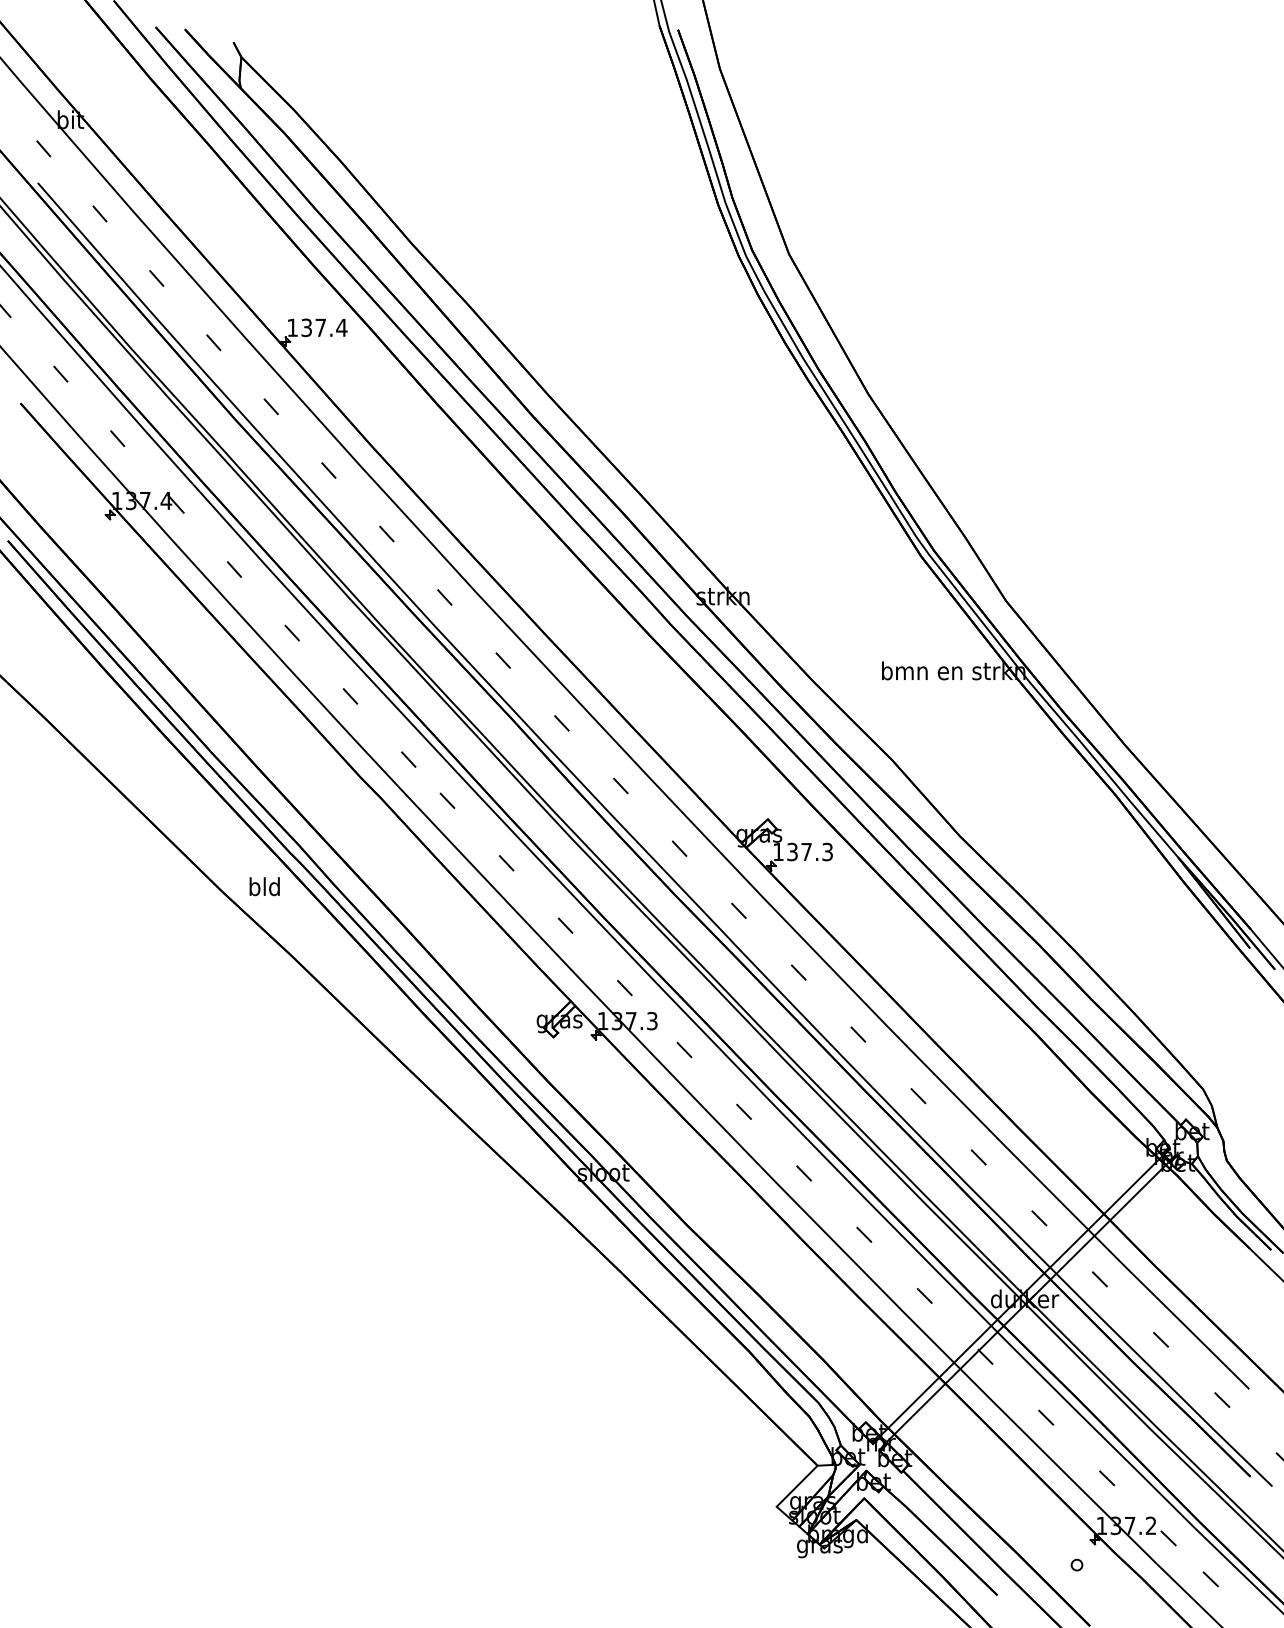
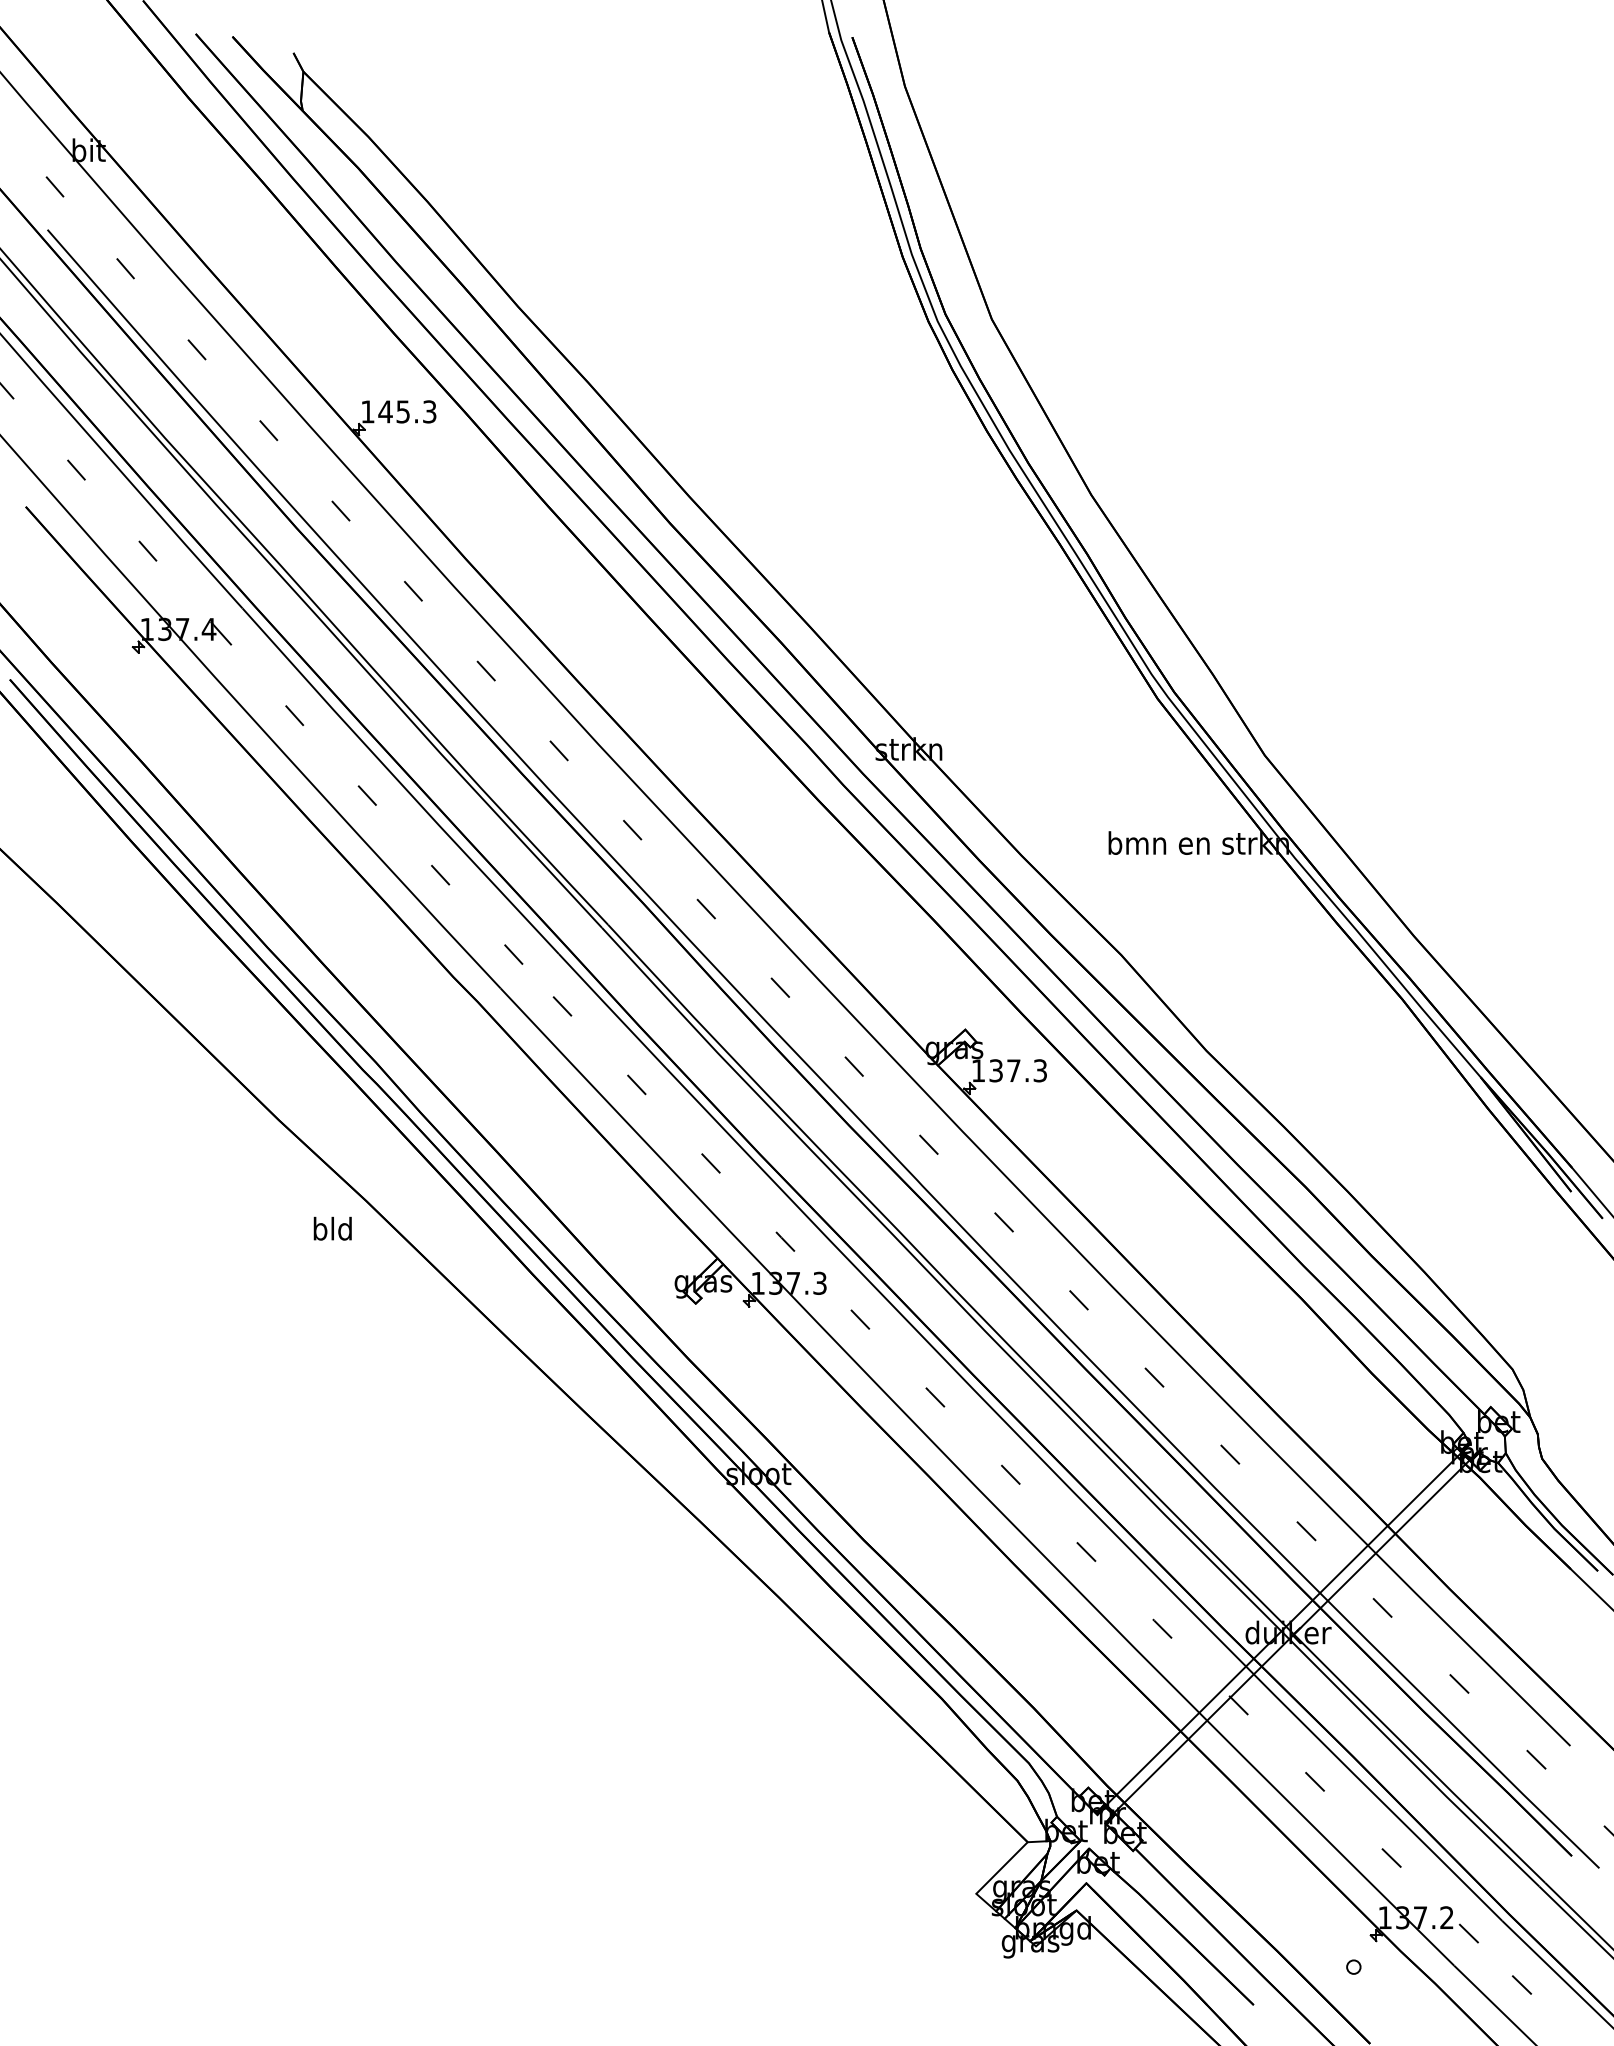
text: (323, 327) -> (406, 411), 137.4 -> 145.3
text: (264, 886) -> (332, 1228), moved

